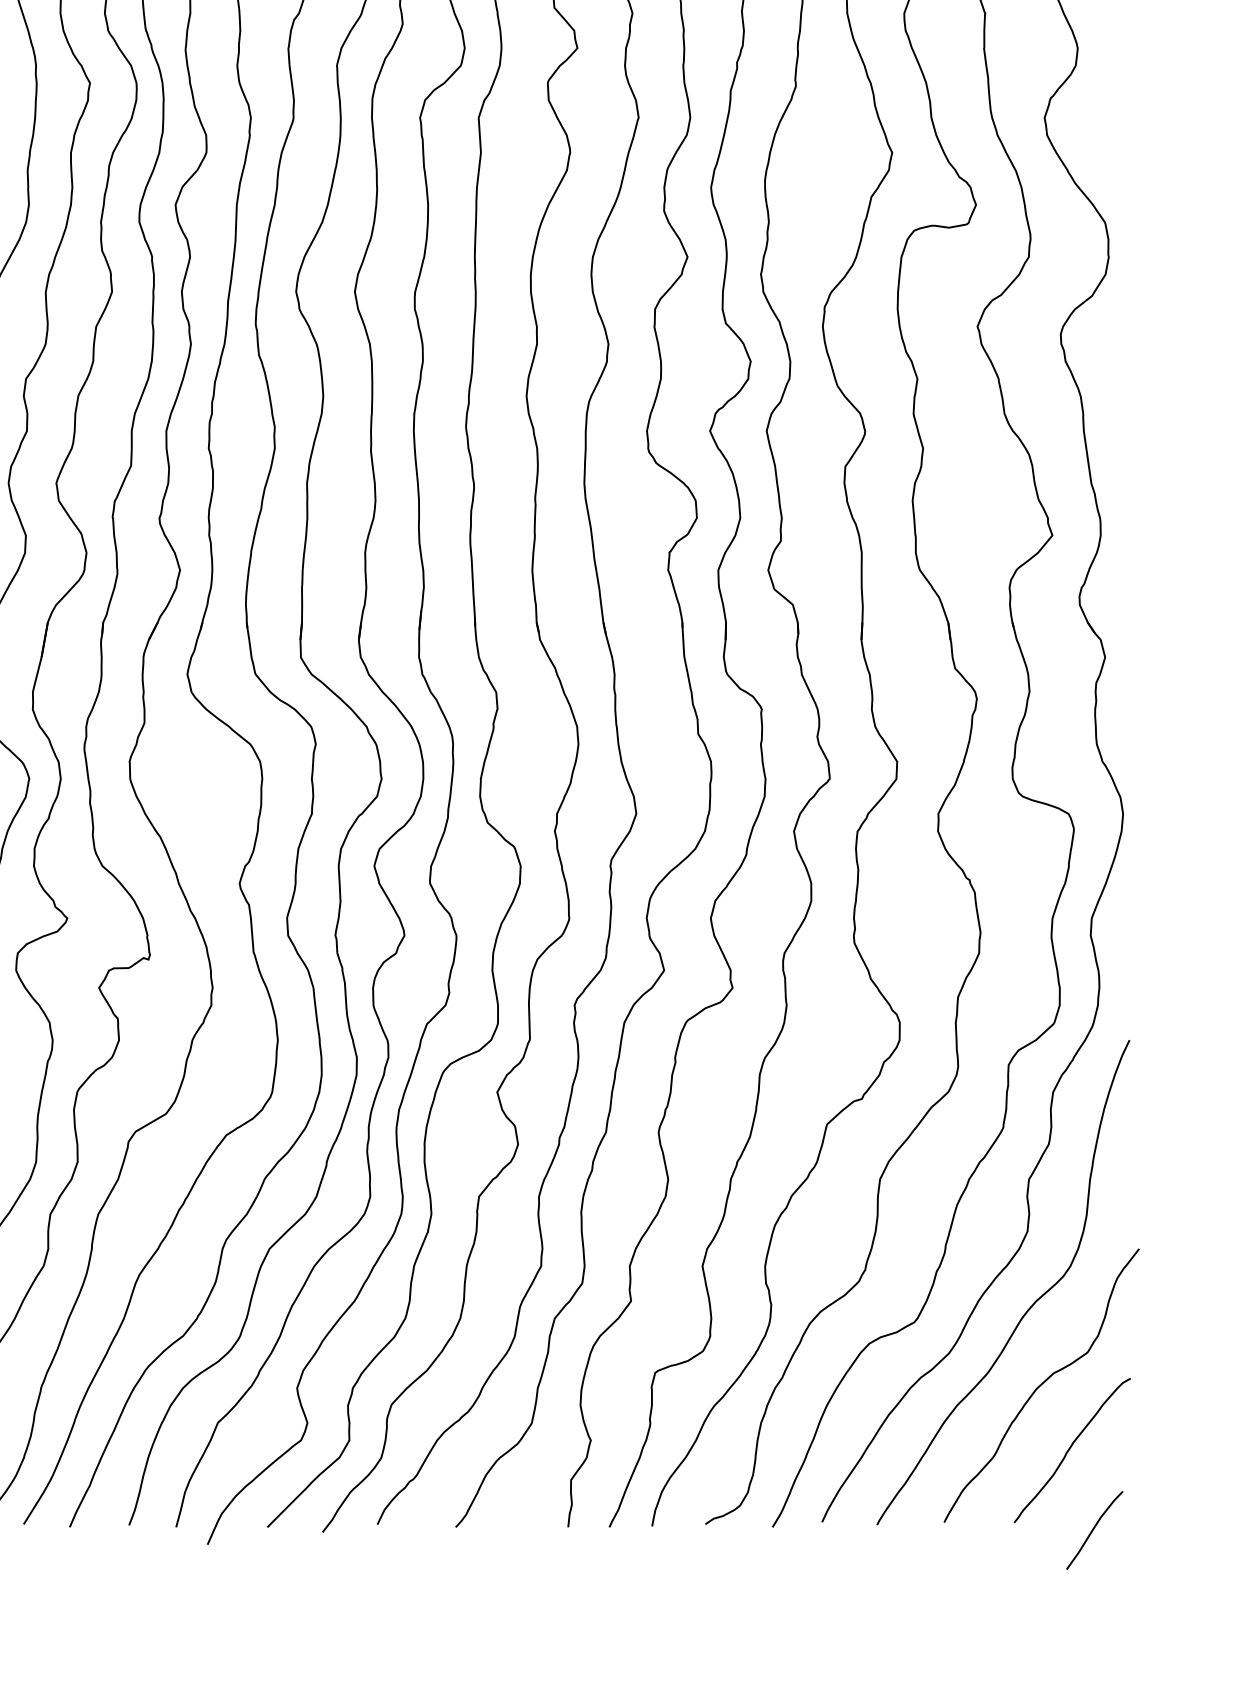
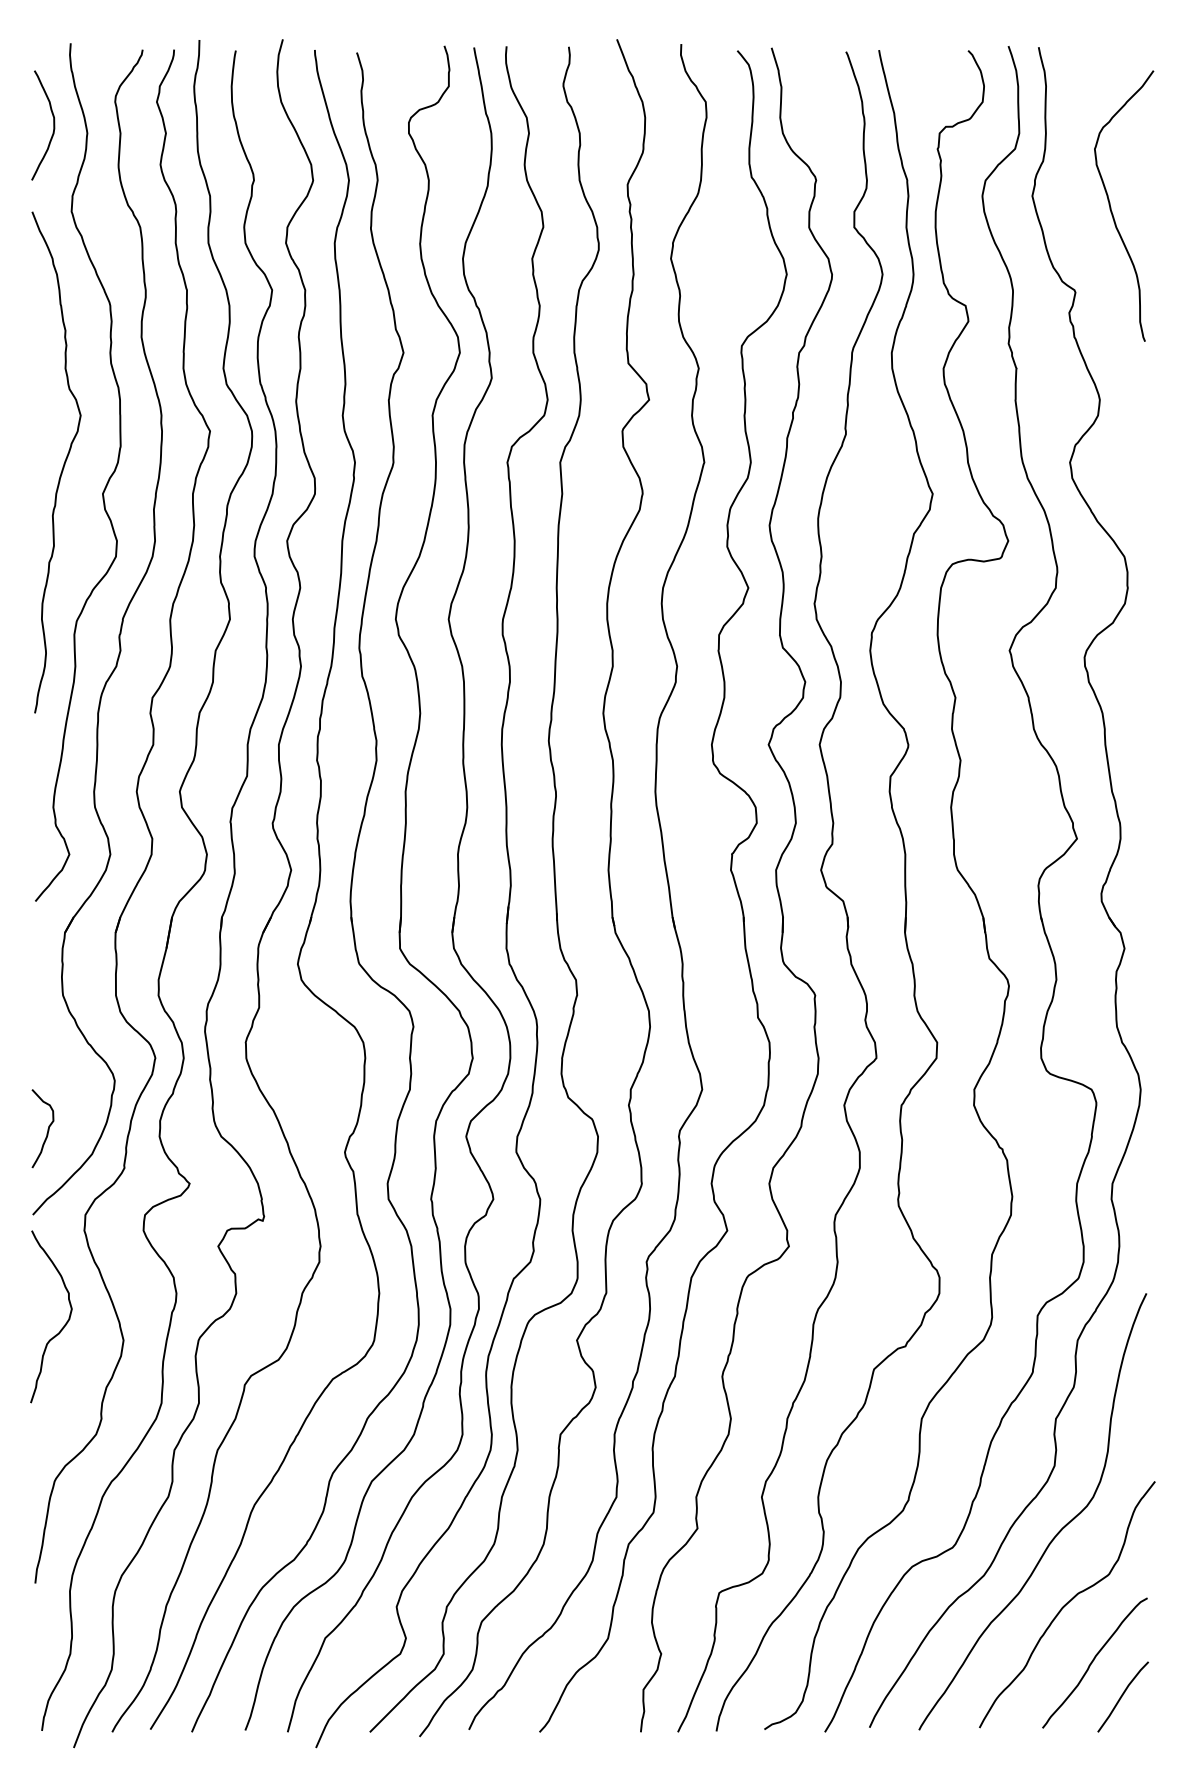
curve: (1094, 1529) -> (1122, 1696), moved

